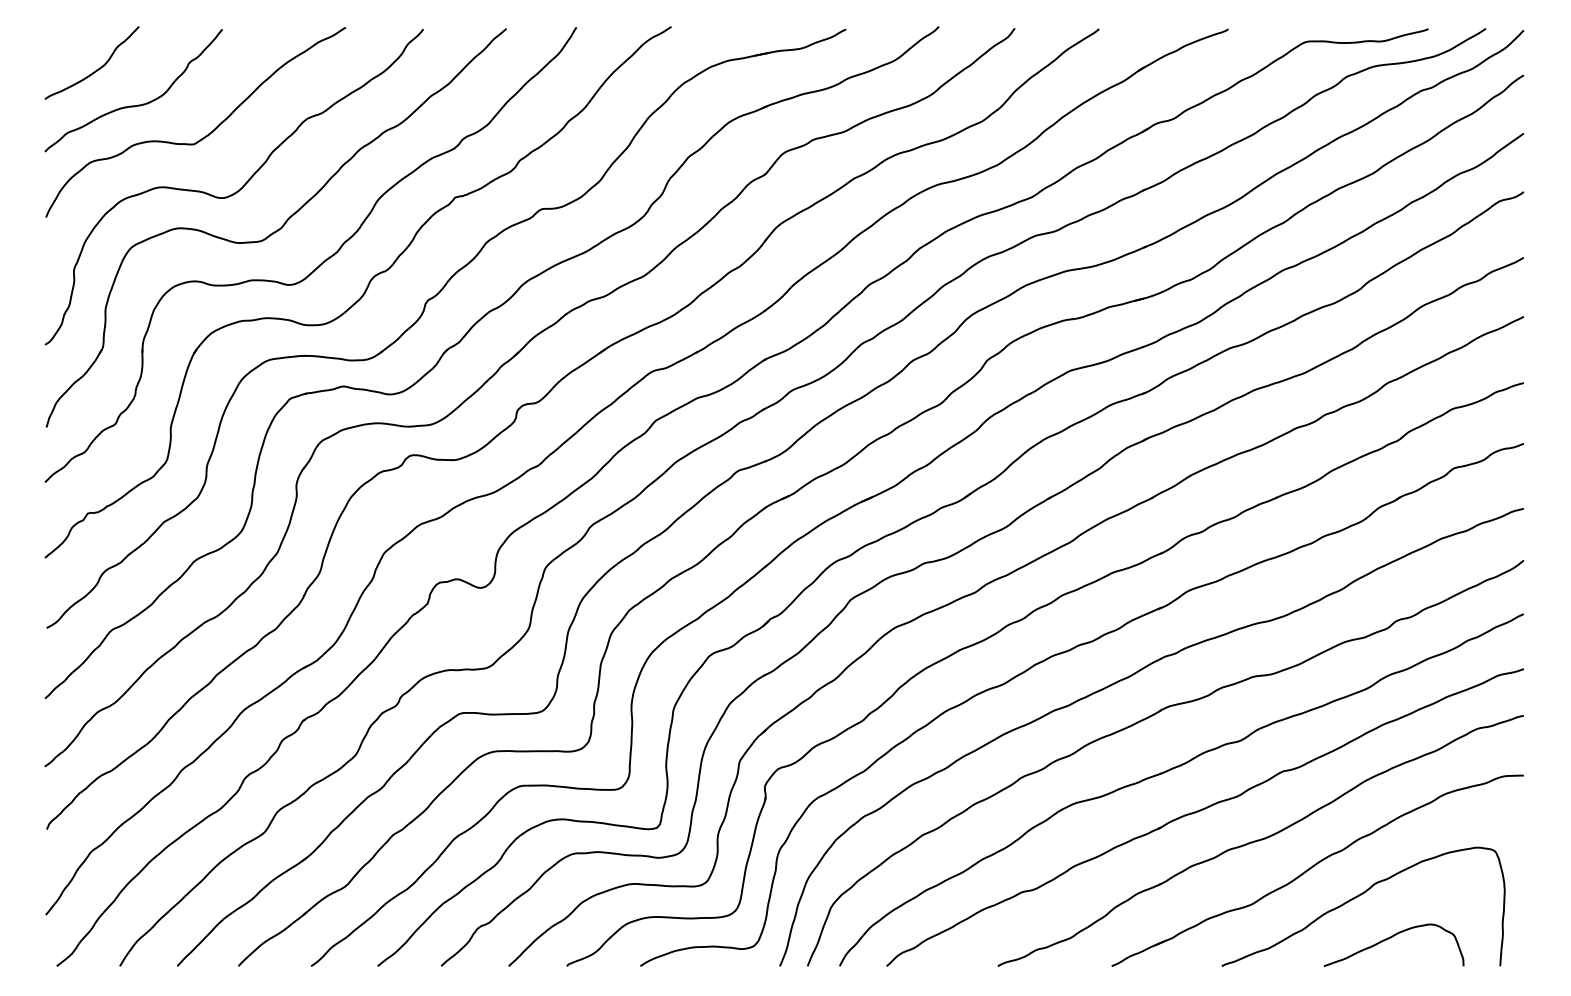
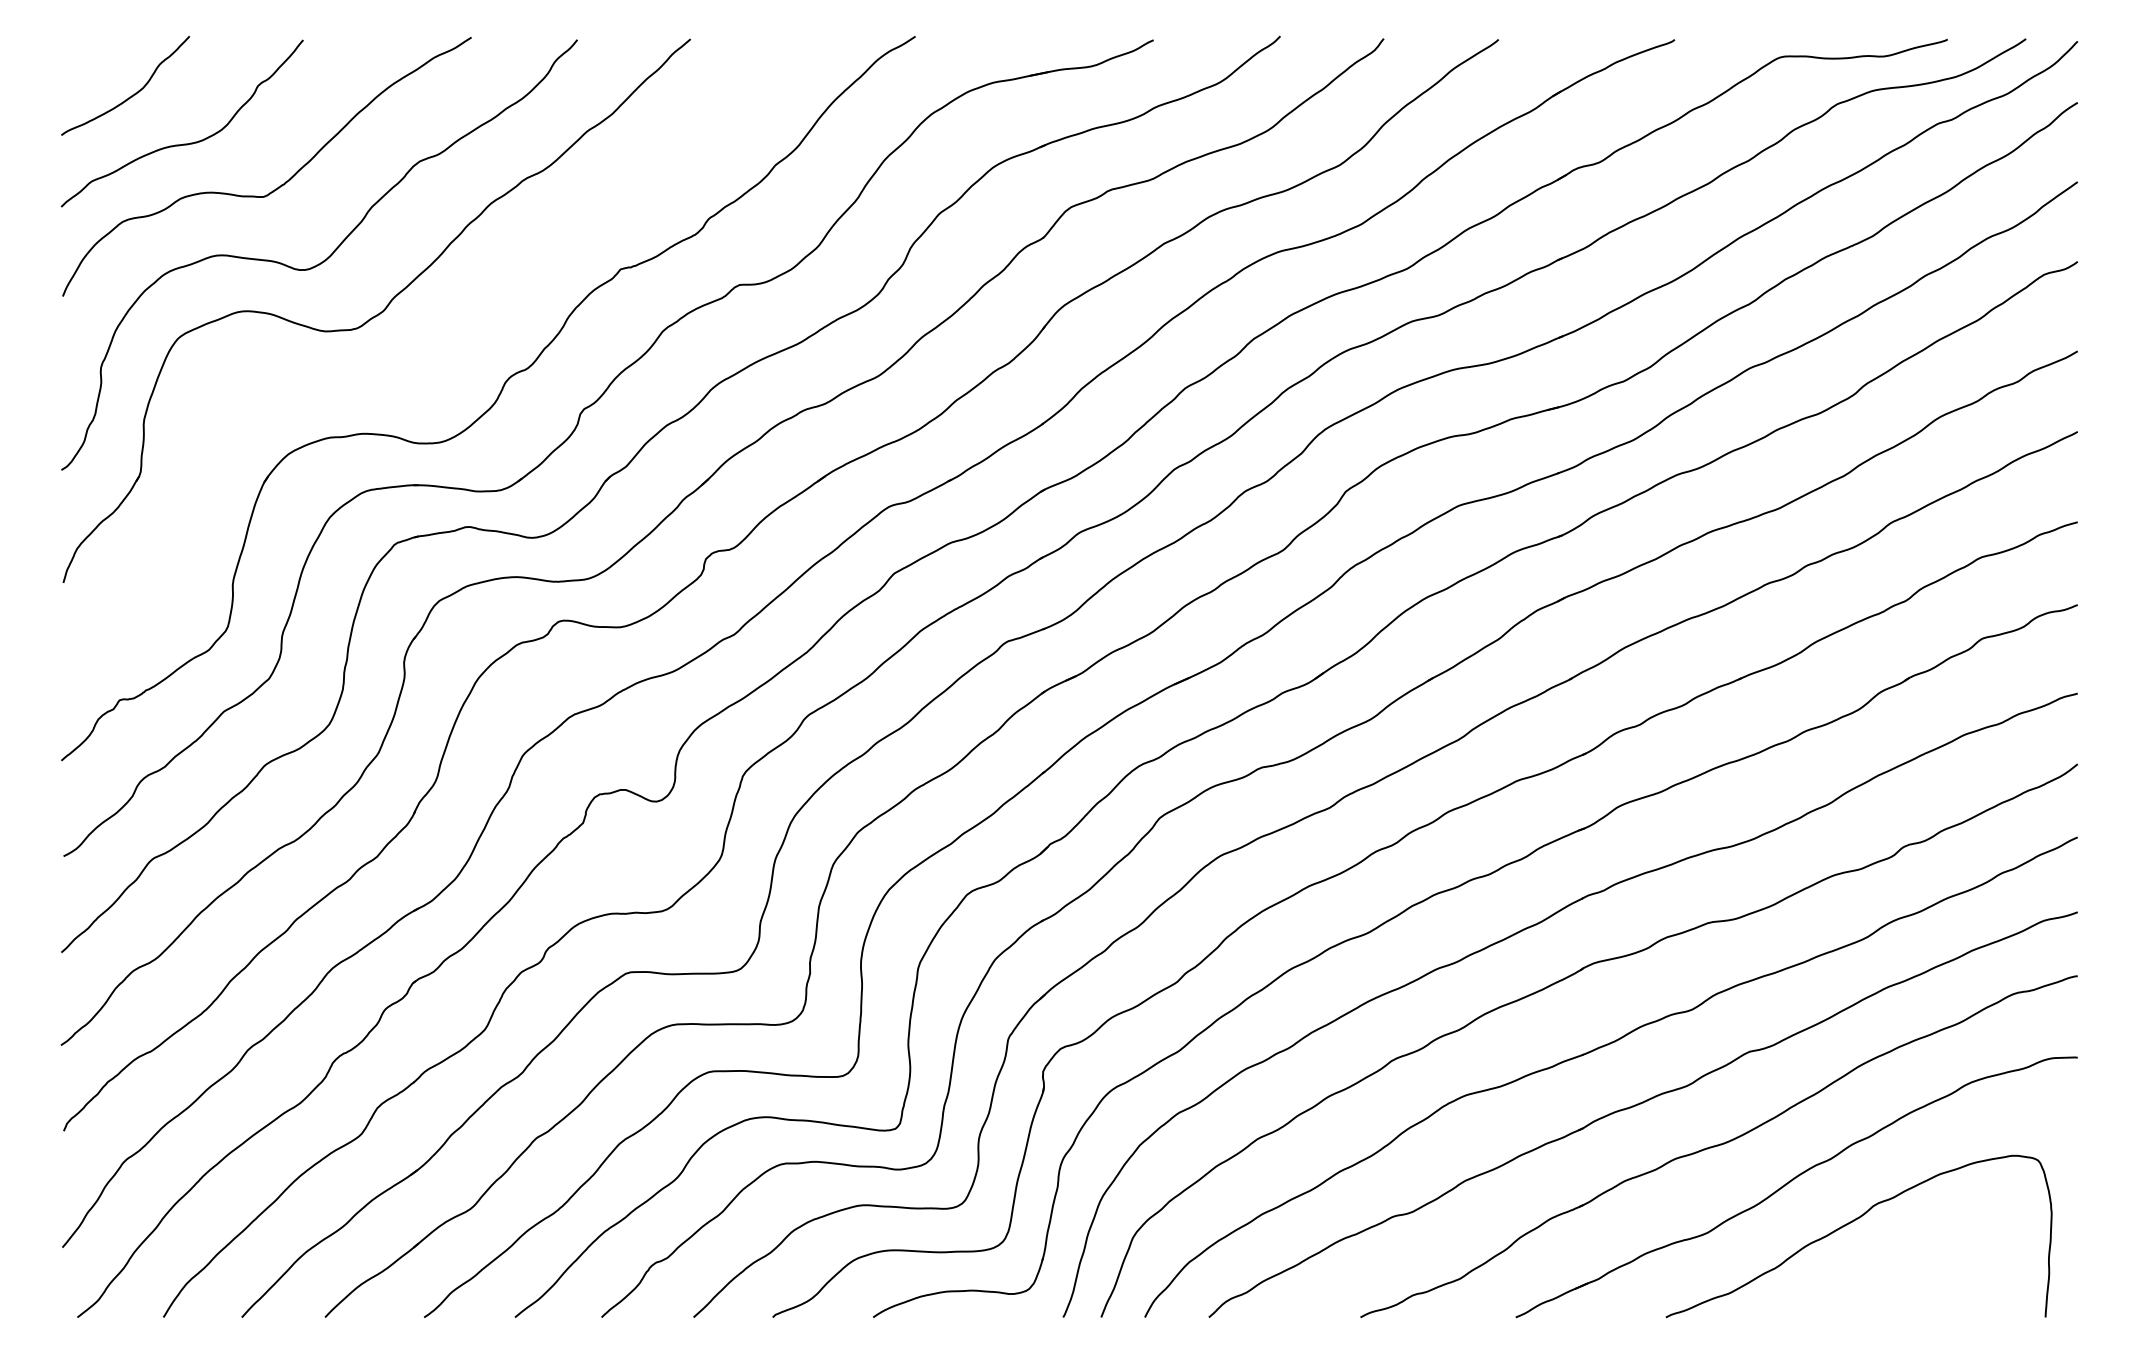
part: (320, 263) -> (436, 359), removed
curve: (1390, 938) -> (1895, 1279), removed

